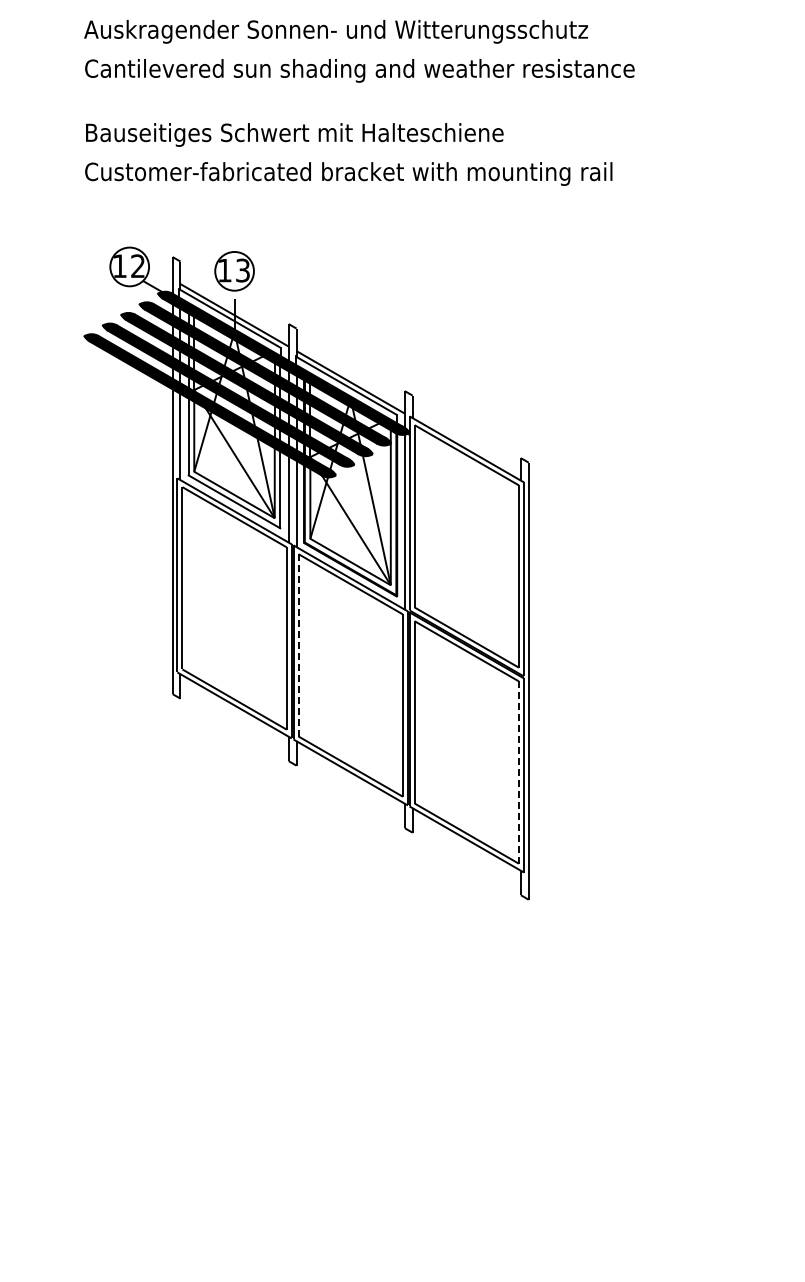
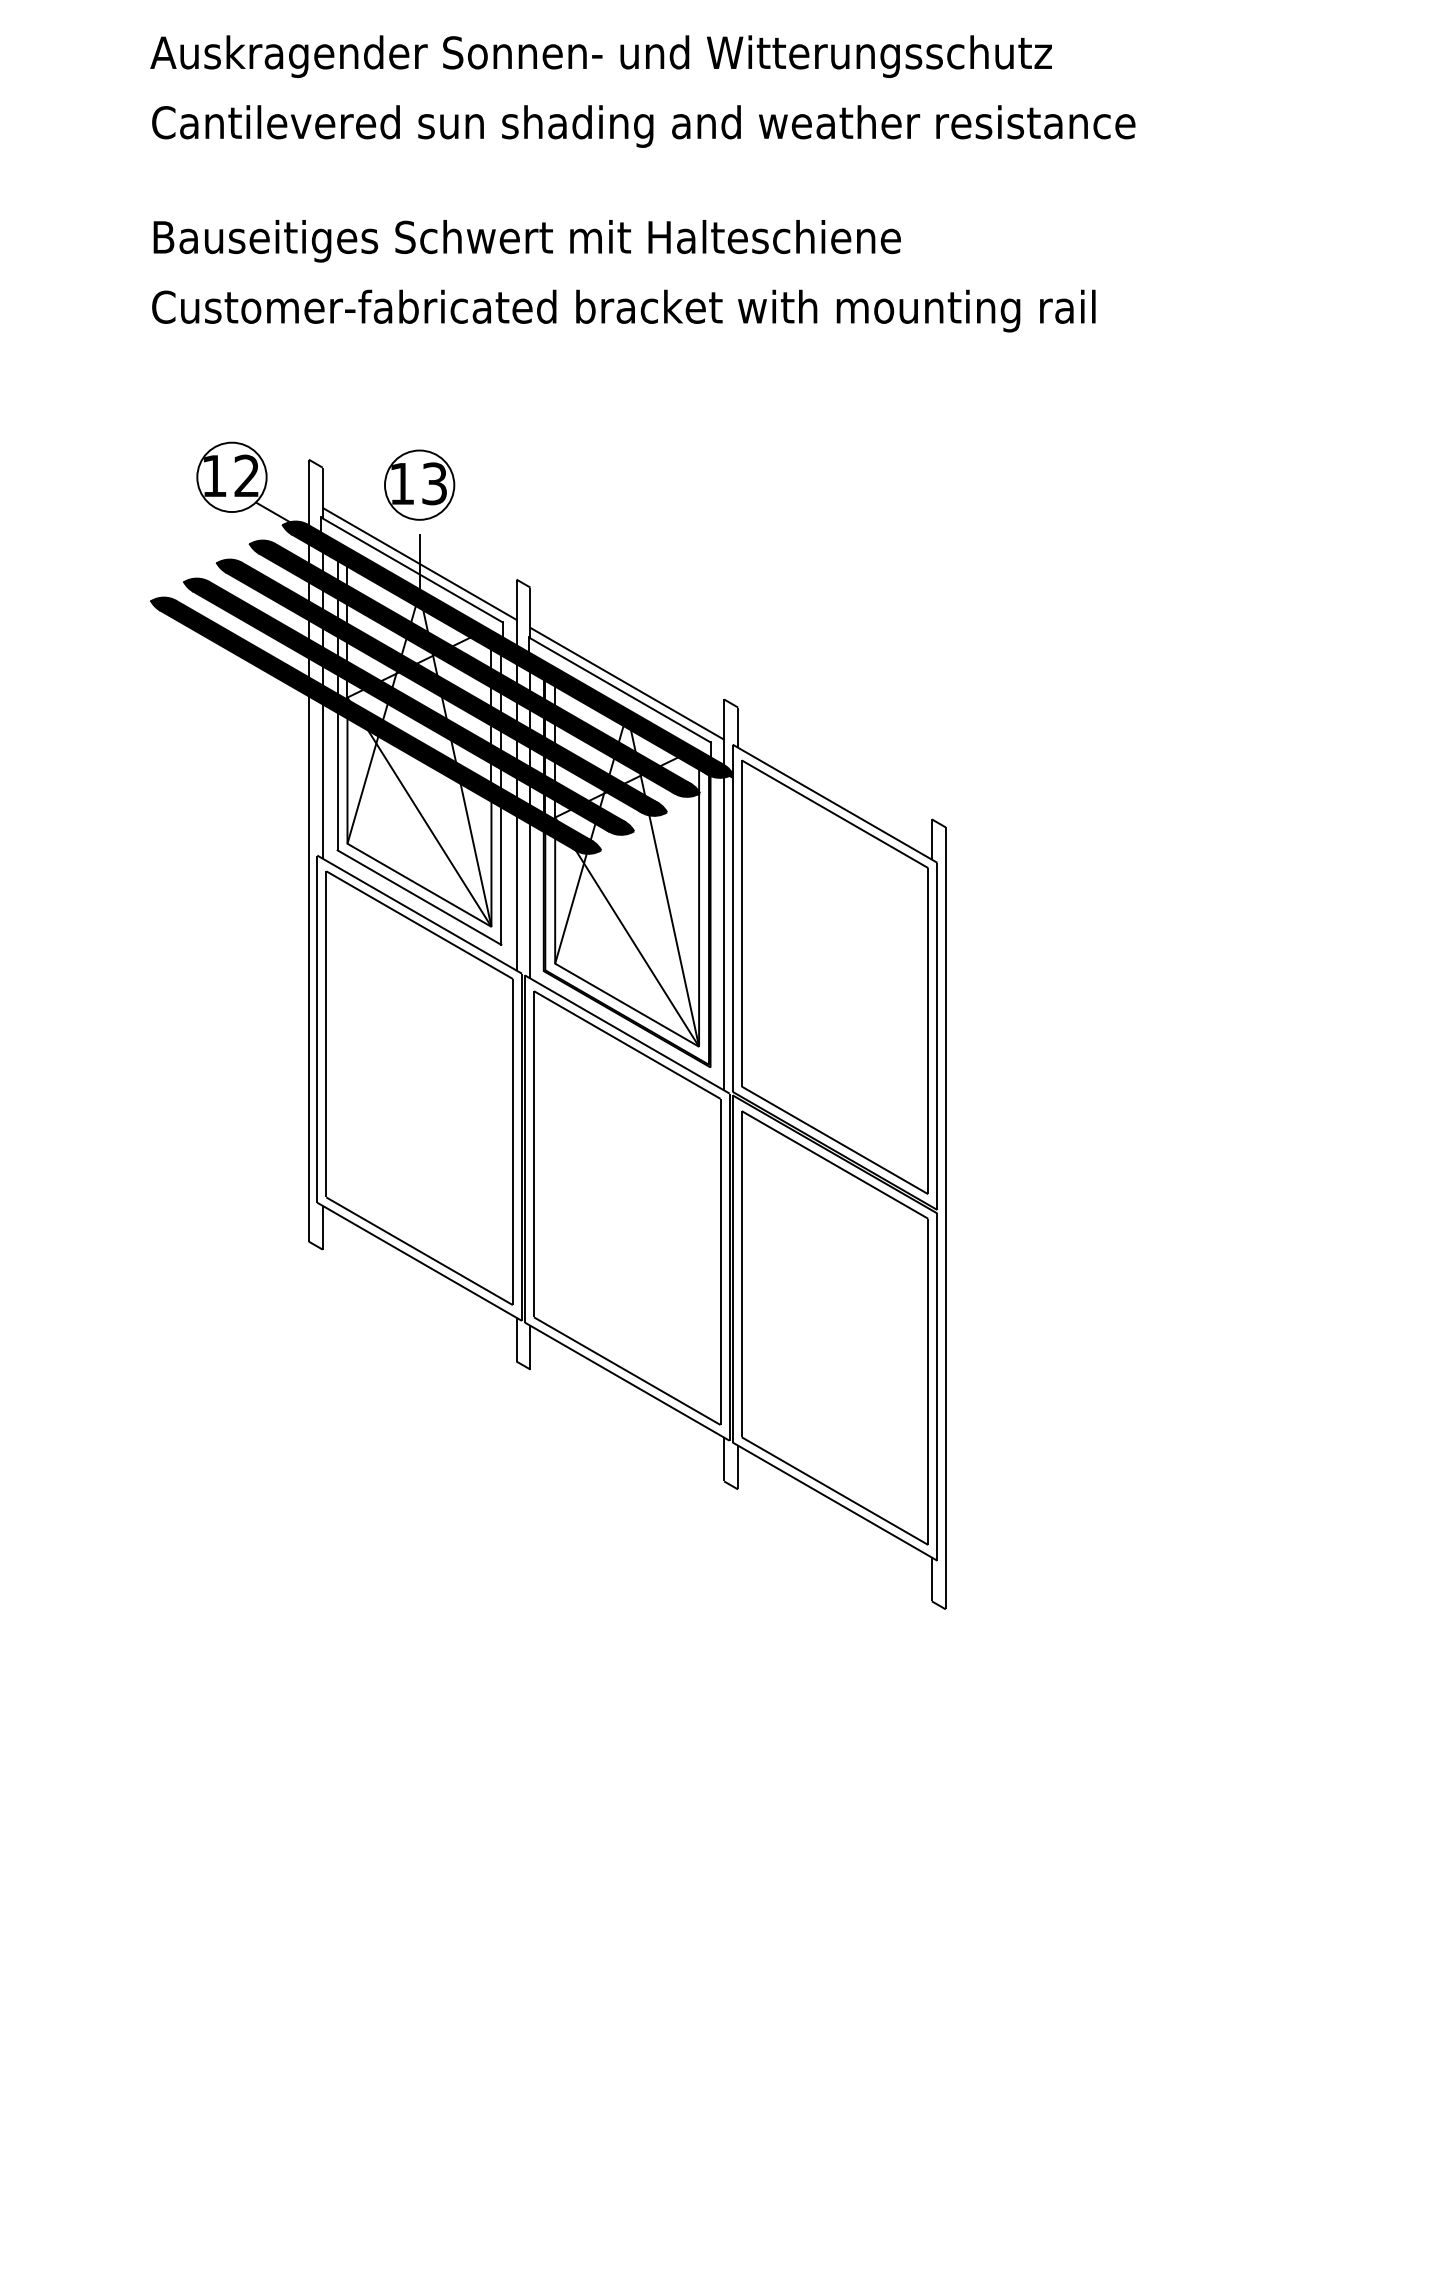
line: (298, 645) -> (533, 1154), dashed -> solid
line: (518, 773) -> (927, 1383), dashed -> solid

